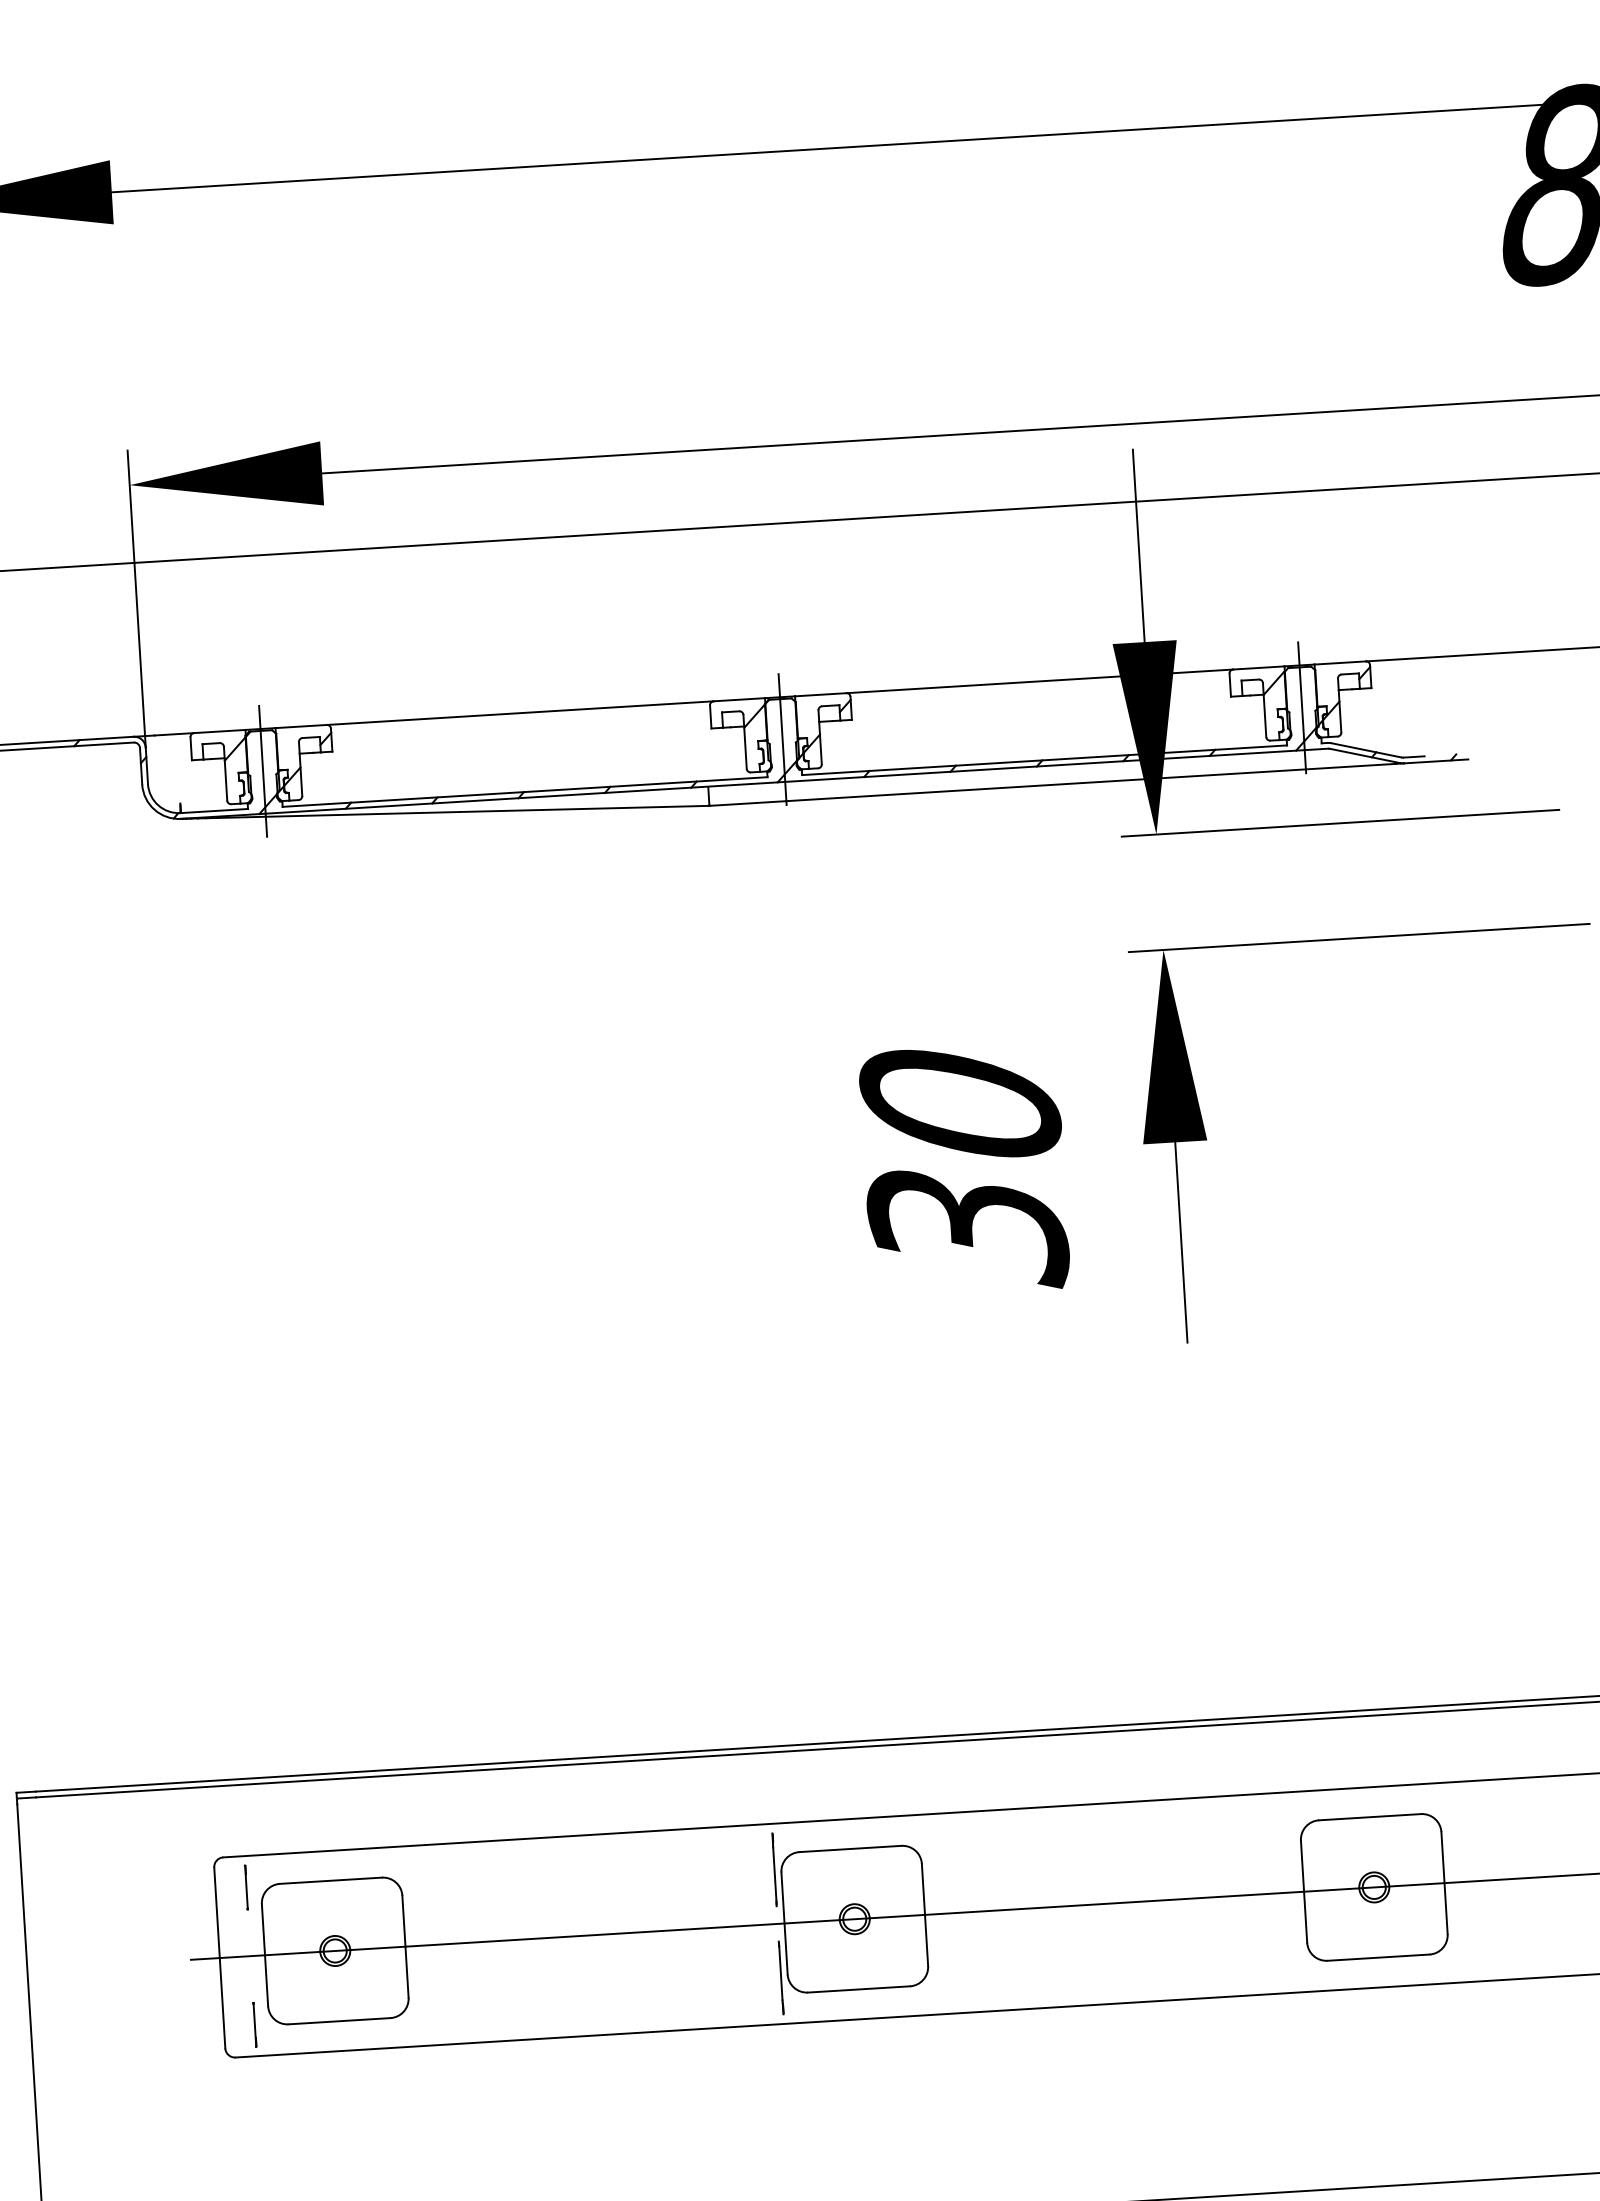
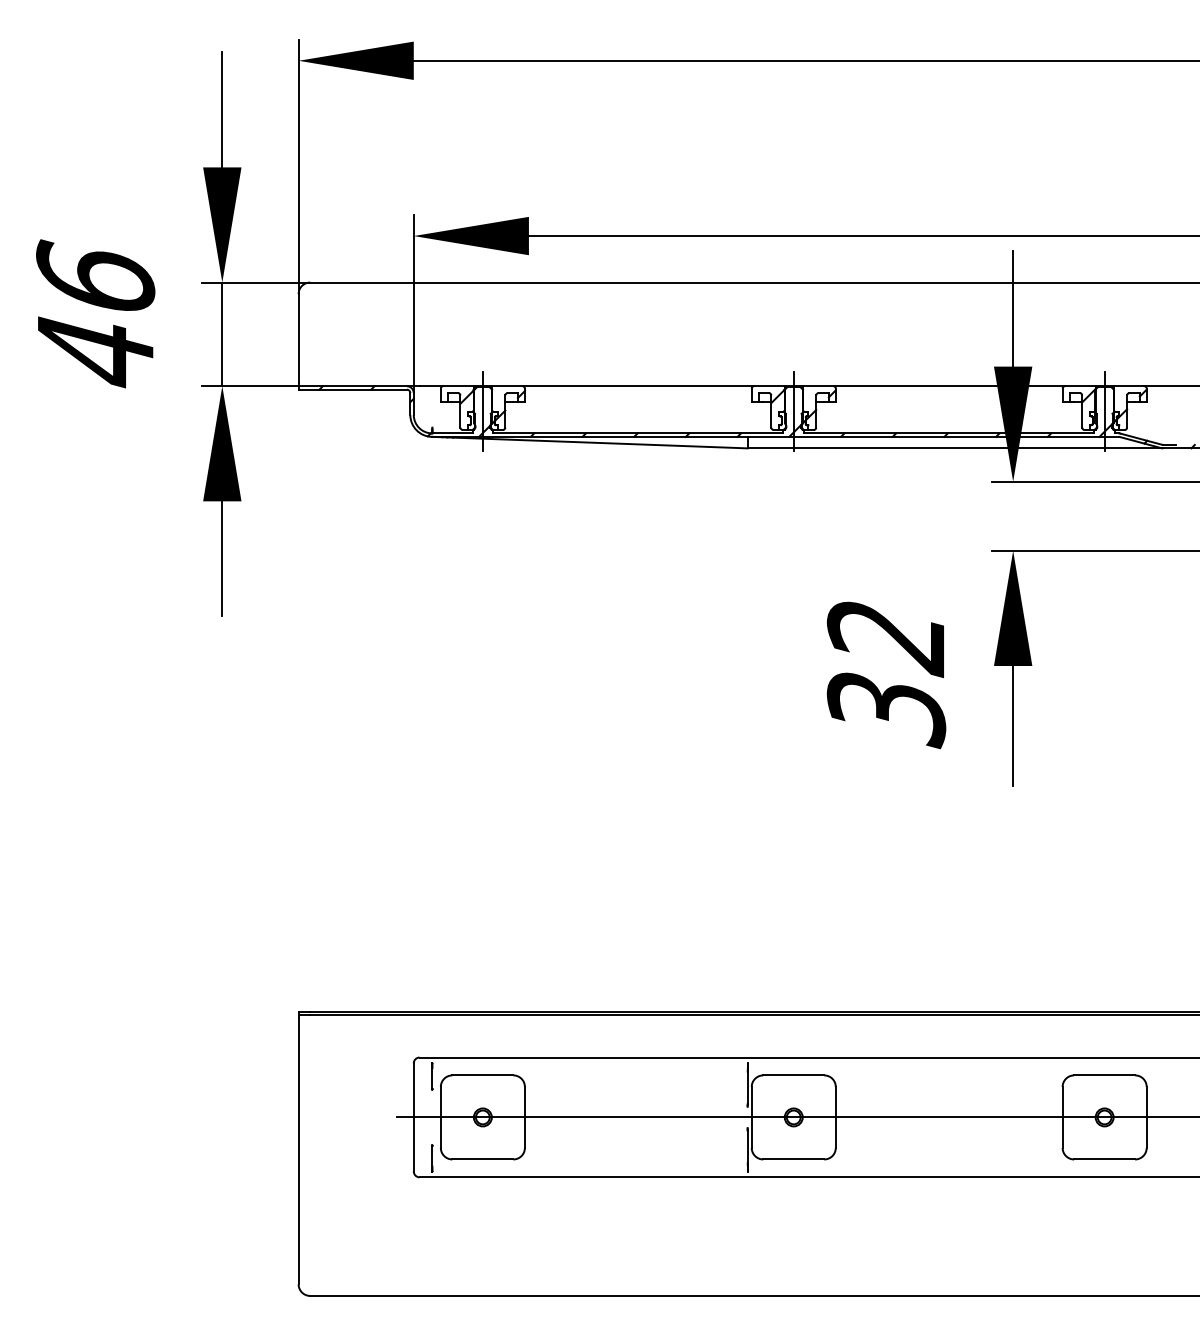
text: (960, 1111) -> (886, 639), 30 -> 32

